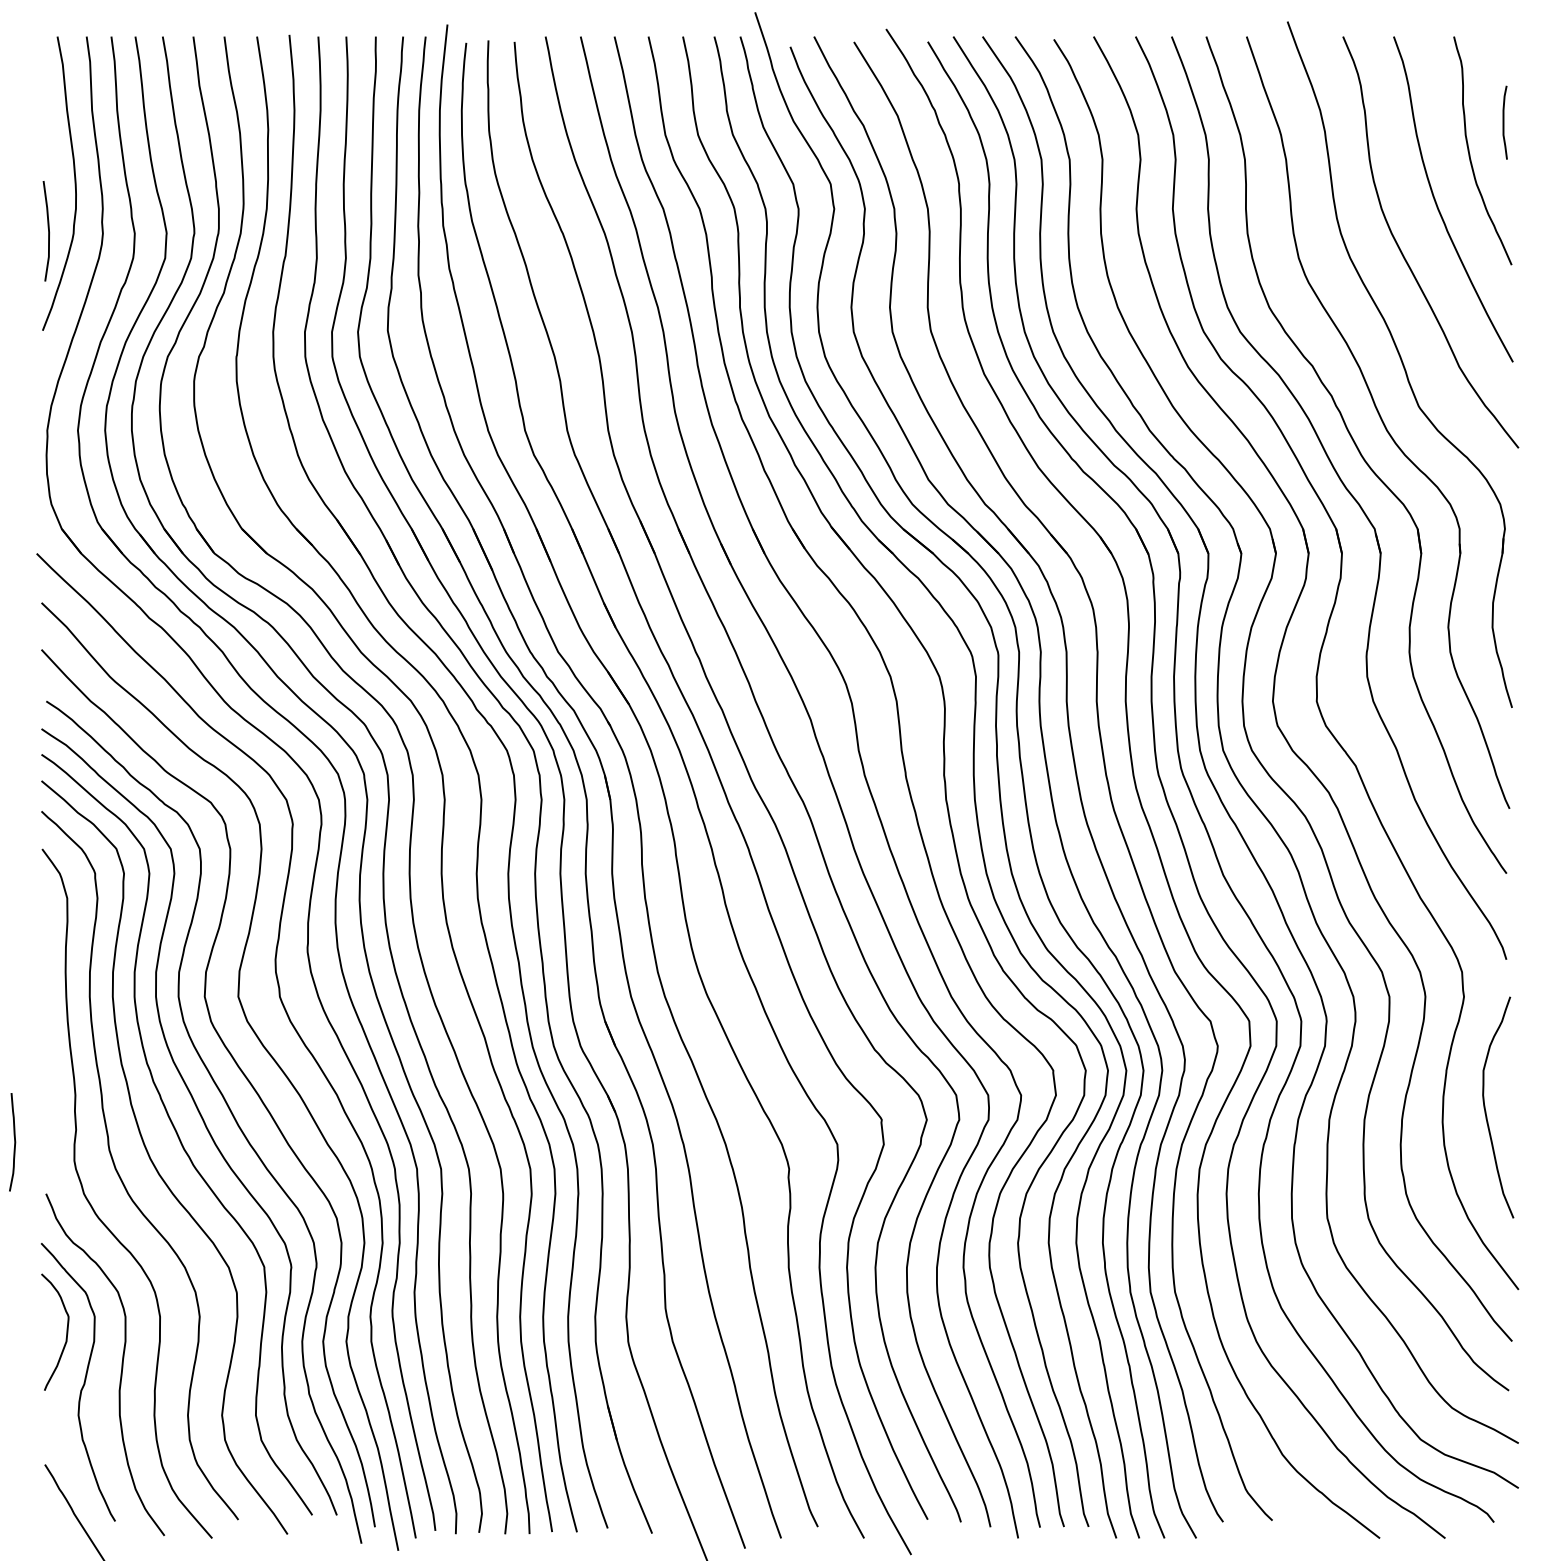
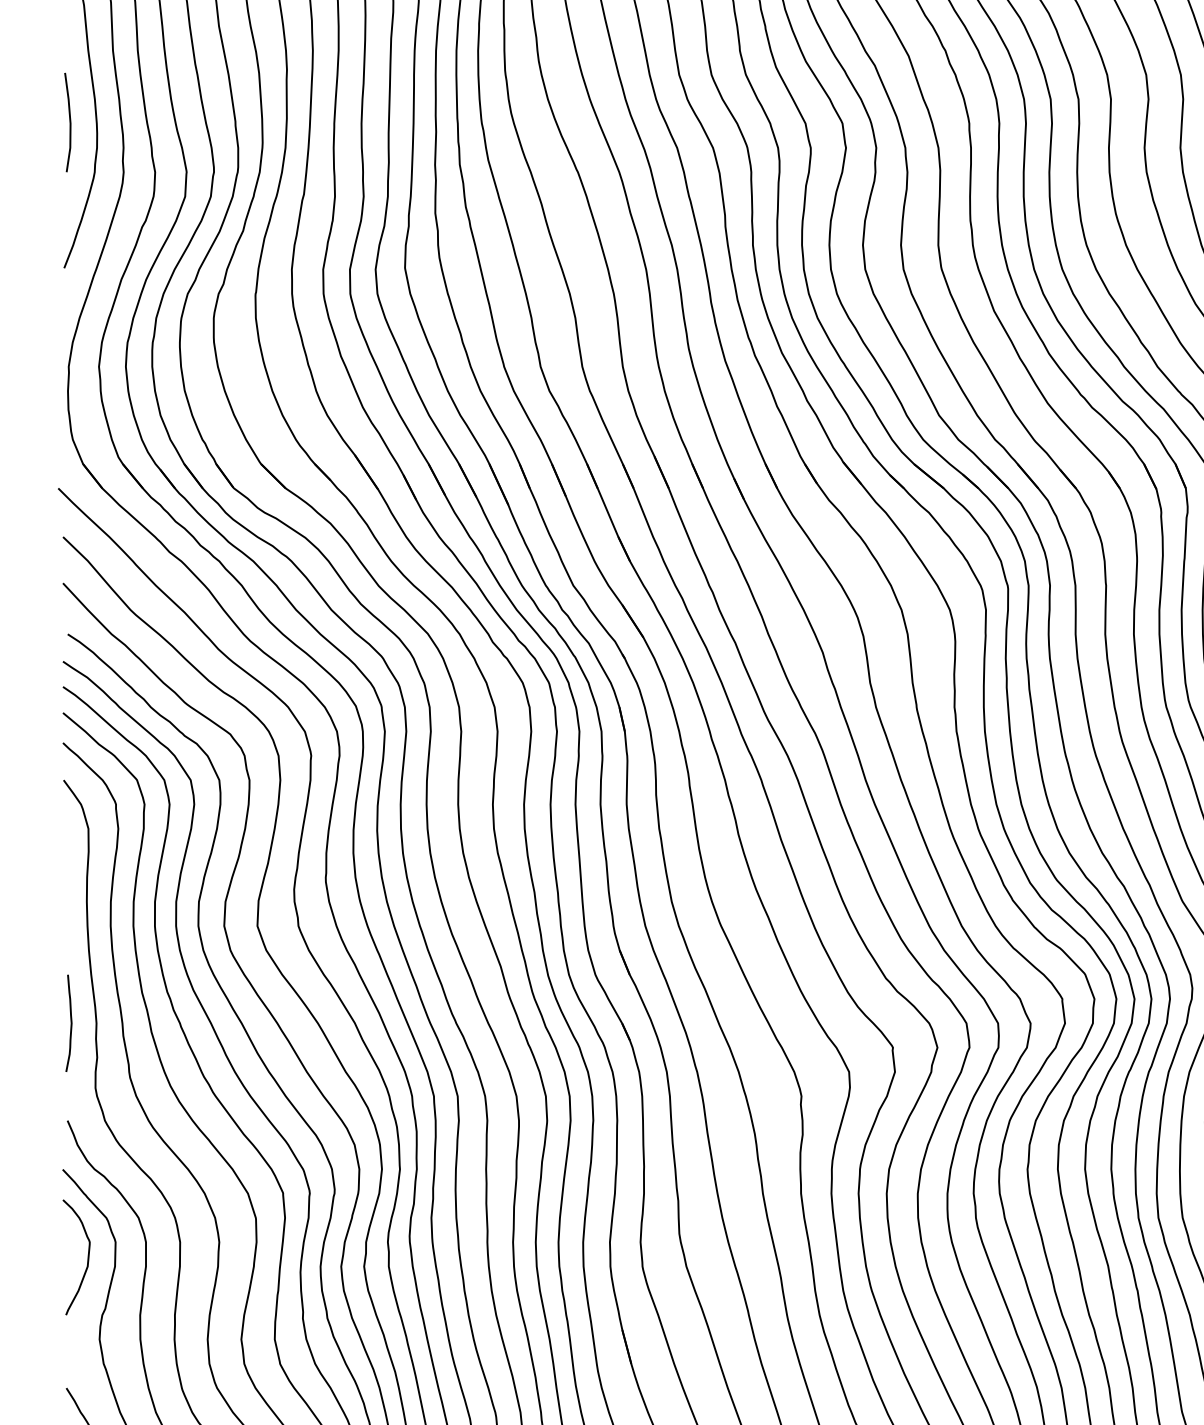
line: (48, 231) -> (69, 122), moved
curve: (14, 1142) -> (70, 1023), moved

